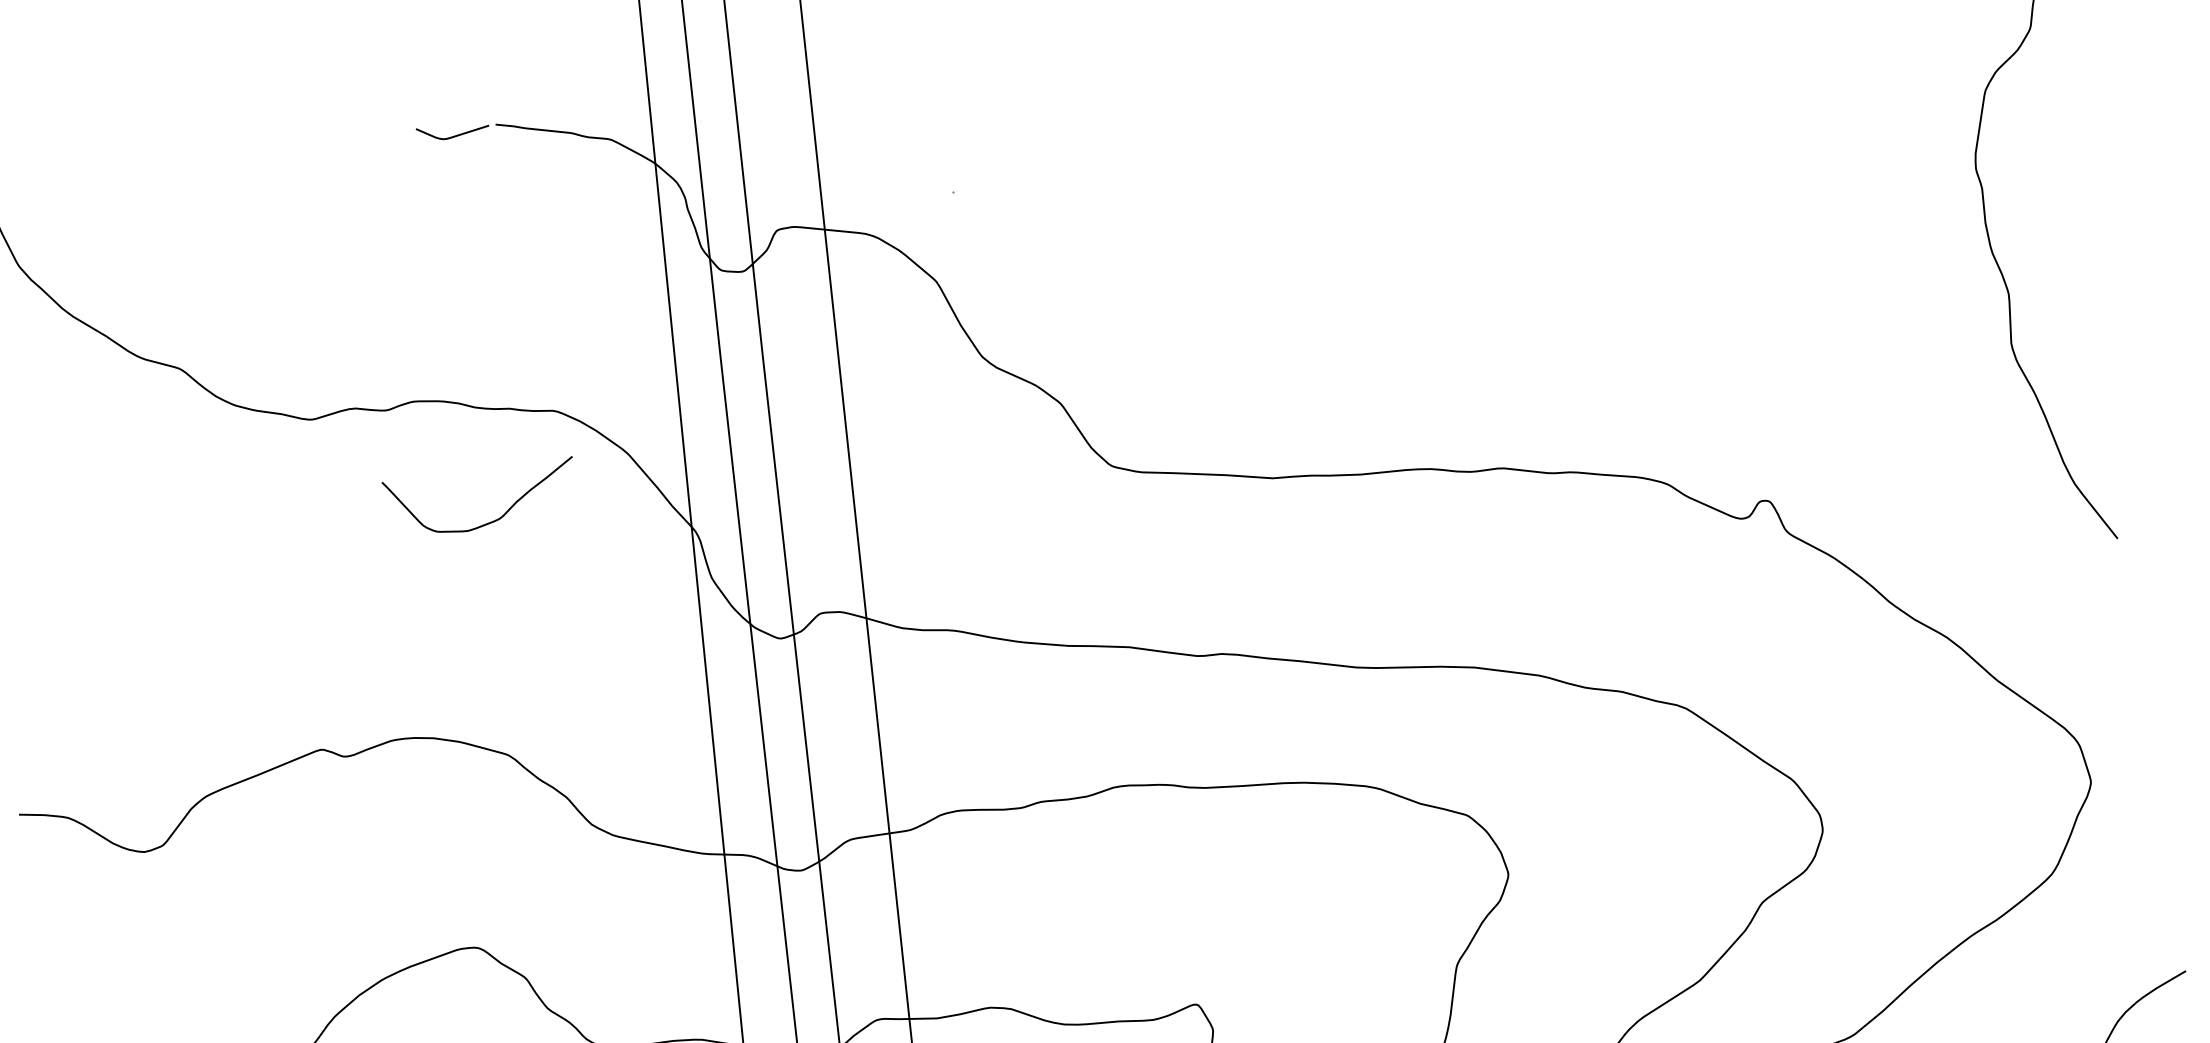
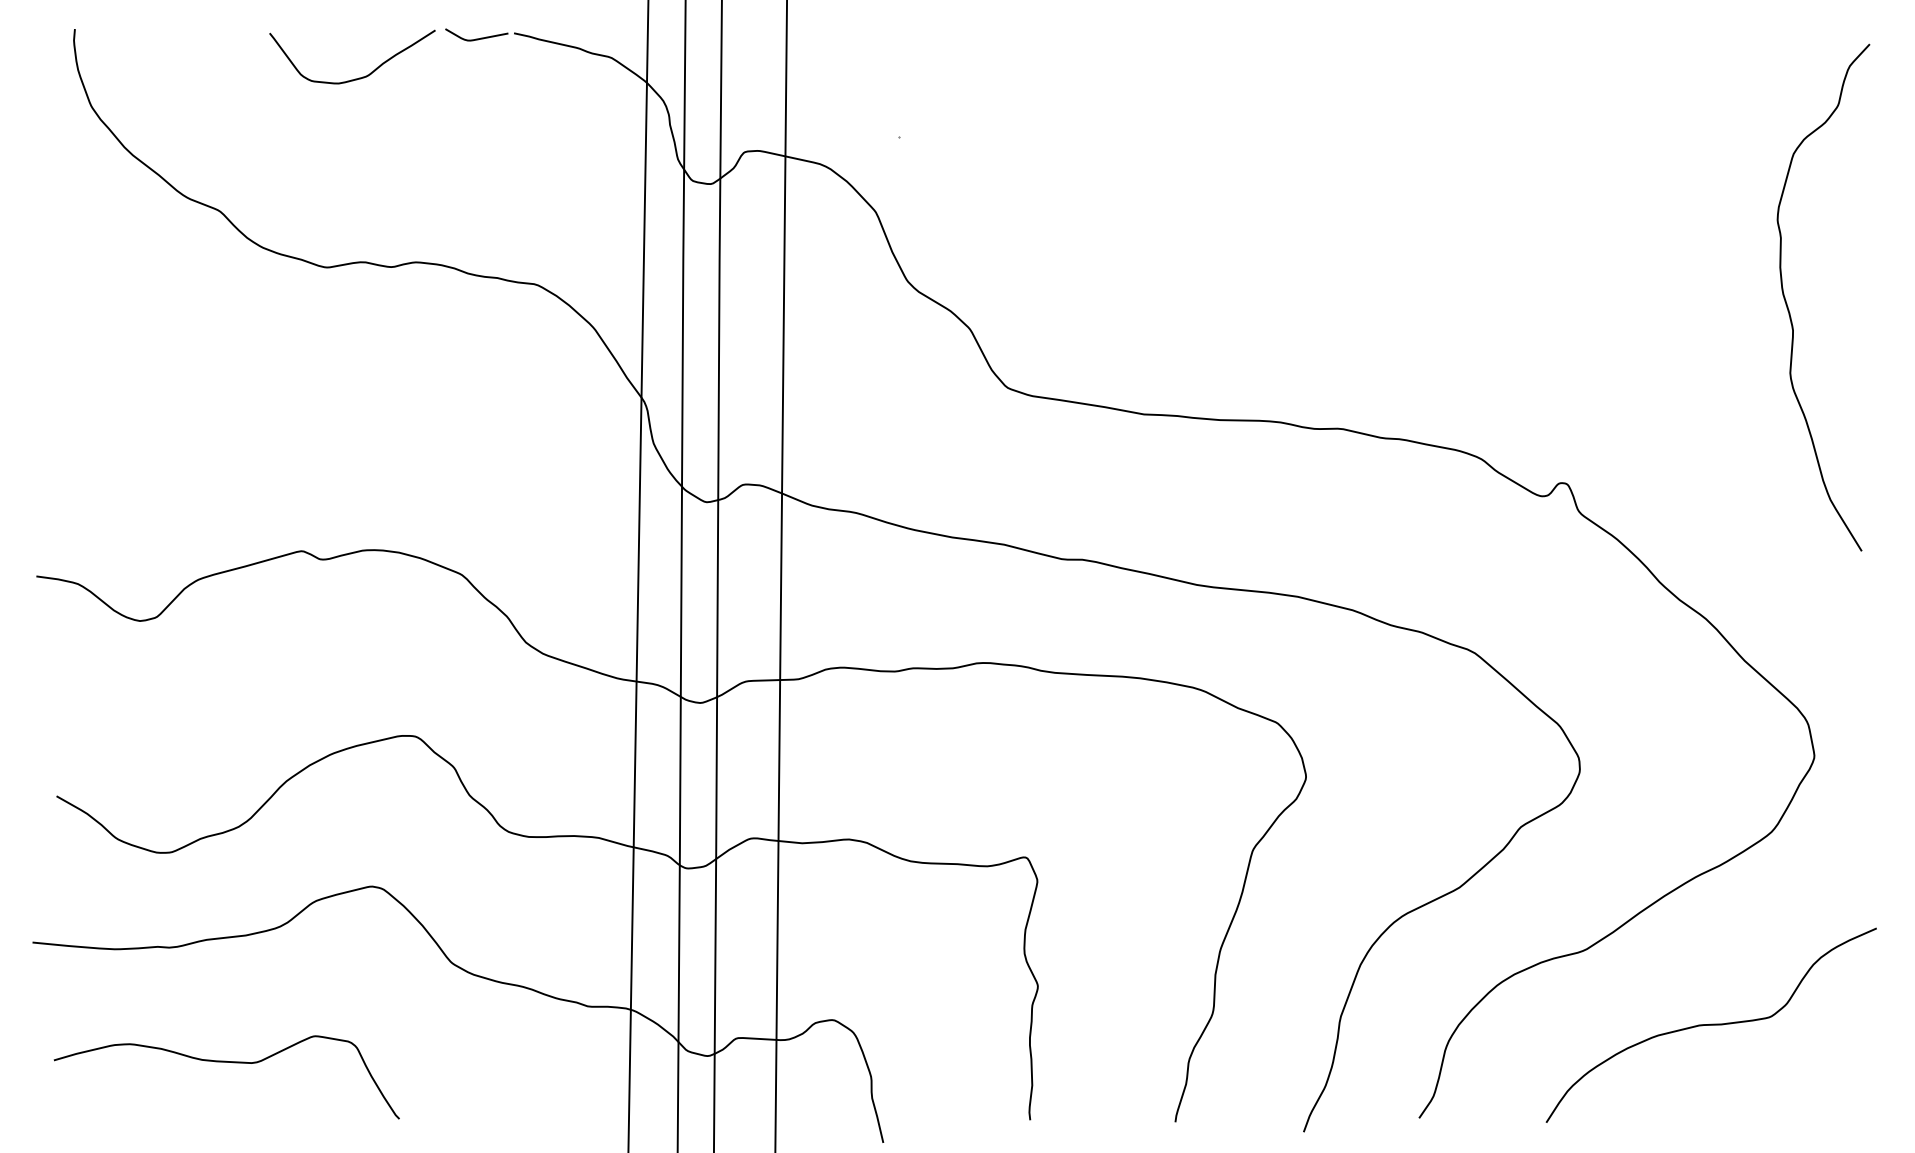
curve: (491, 521) -> (359, 77), moved

